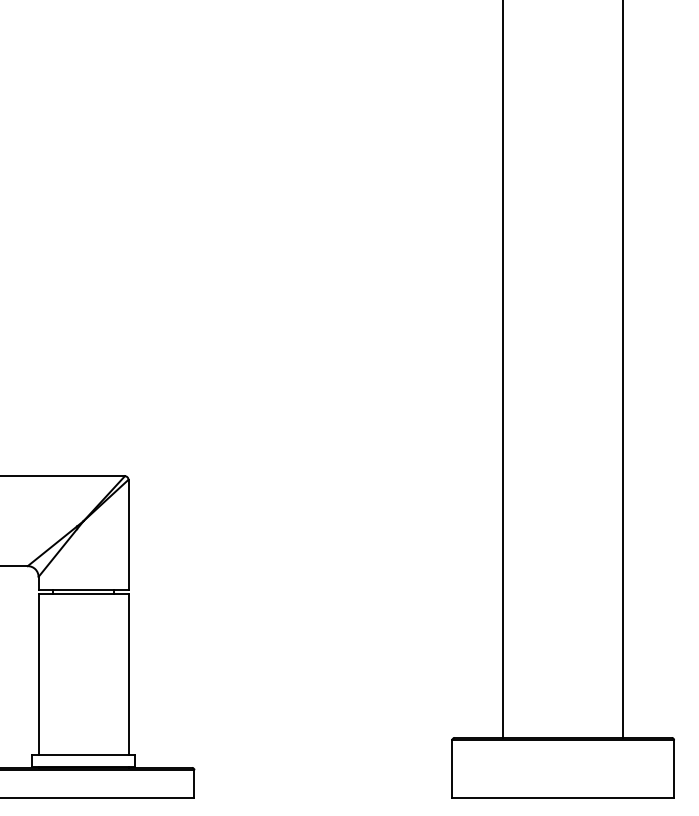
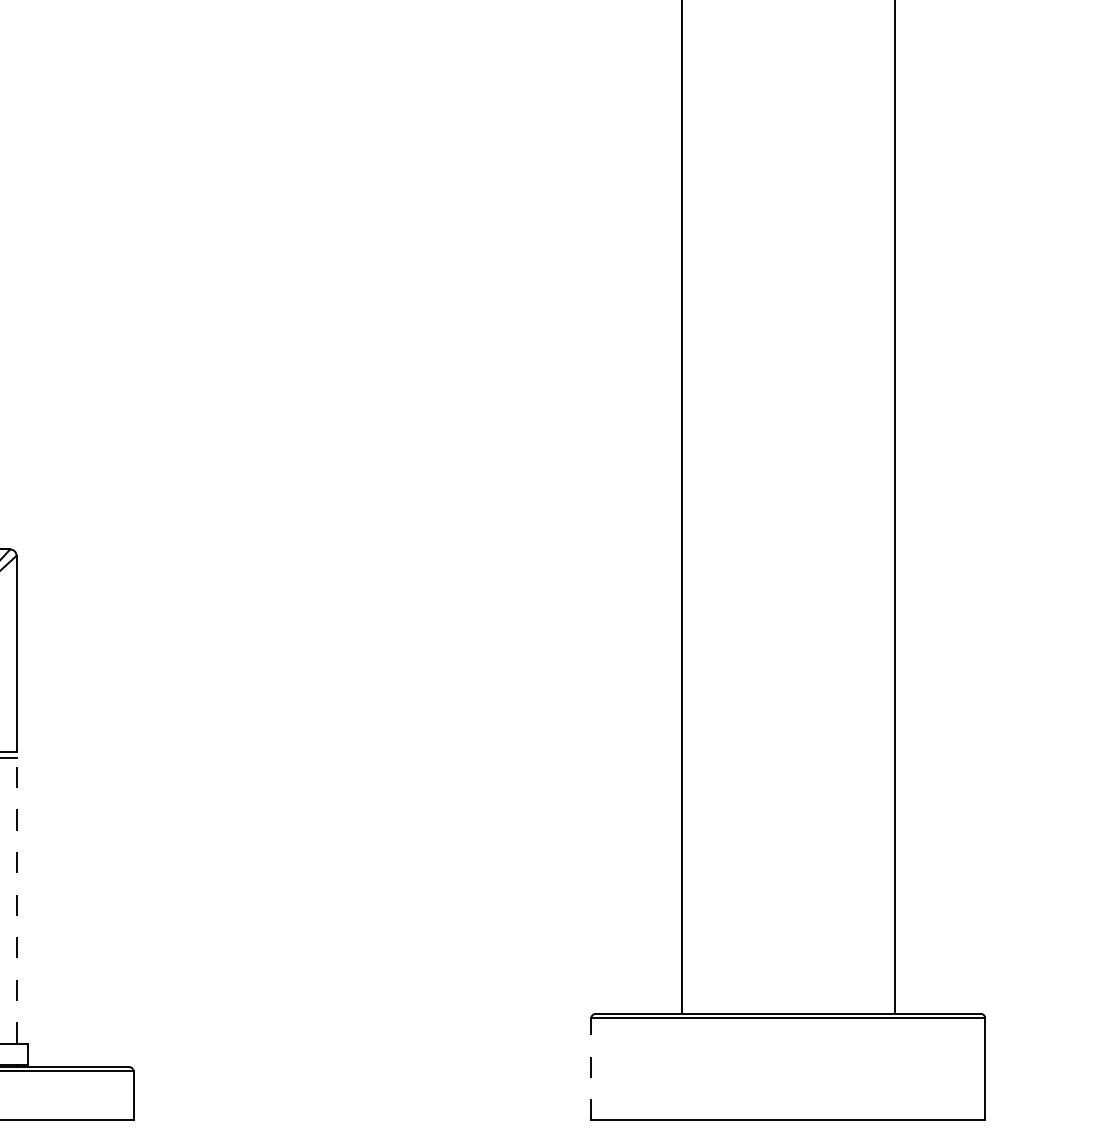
line: (128, 673) -> (16, 899), solid -> dashed
line: (452, 769) -> (591, 1070), solid -> dashed

